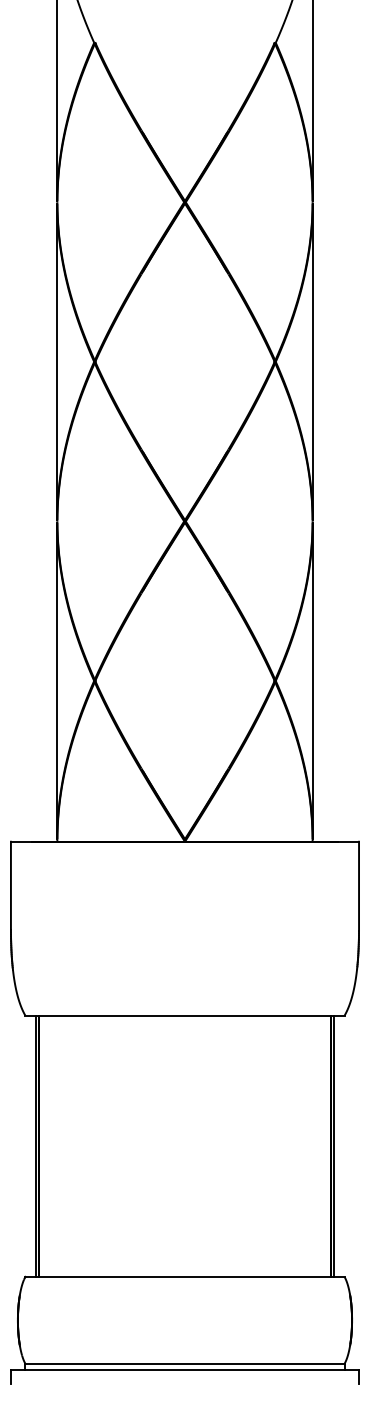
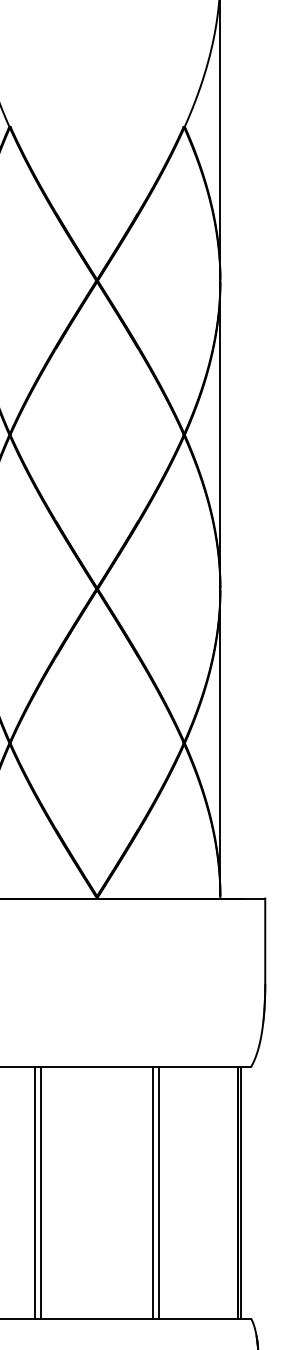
line: (120, 1145) -> (34, 1192), added
line: (126, 1145) -> (40, 1192), added
line: (243, 1145) -> (153, 1192), added
line: (249, 1145) -> (159, 1192), added

